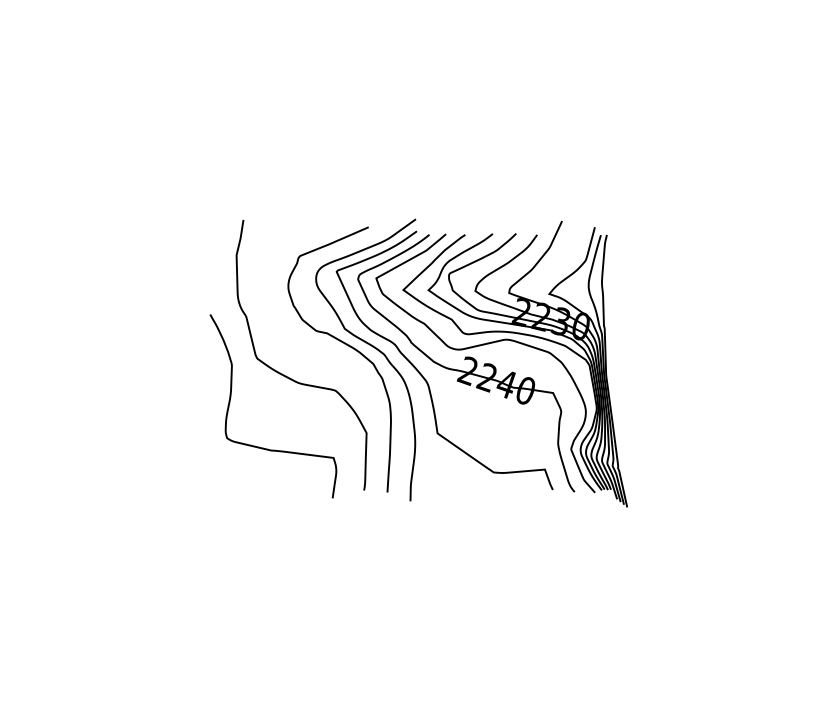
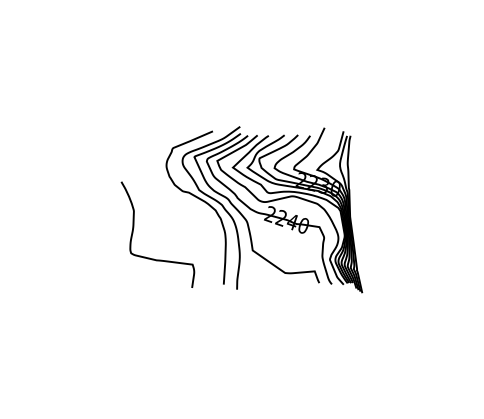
curve: (290, 376) -> (167, 217), removed

